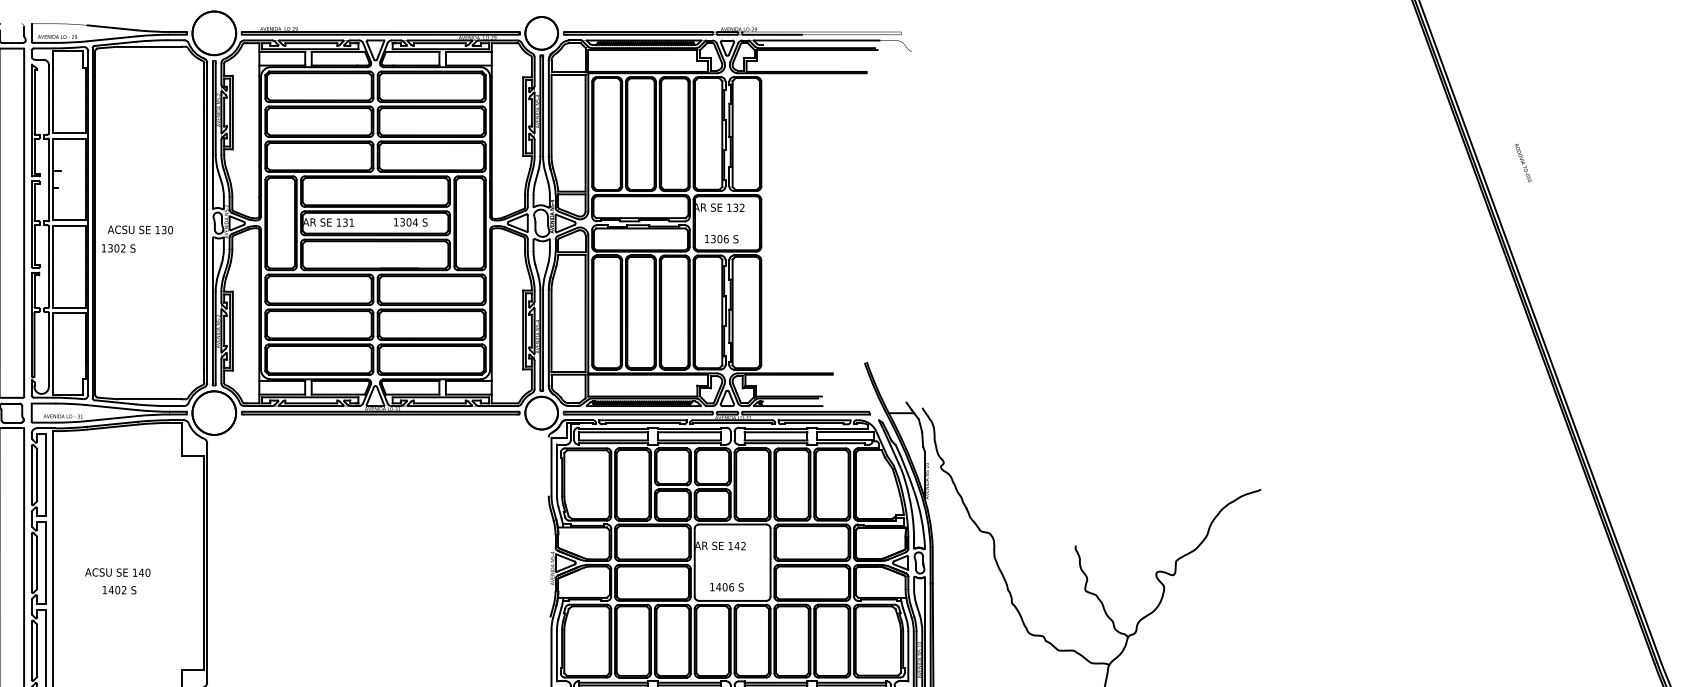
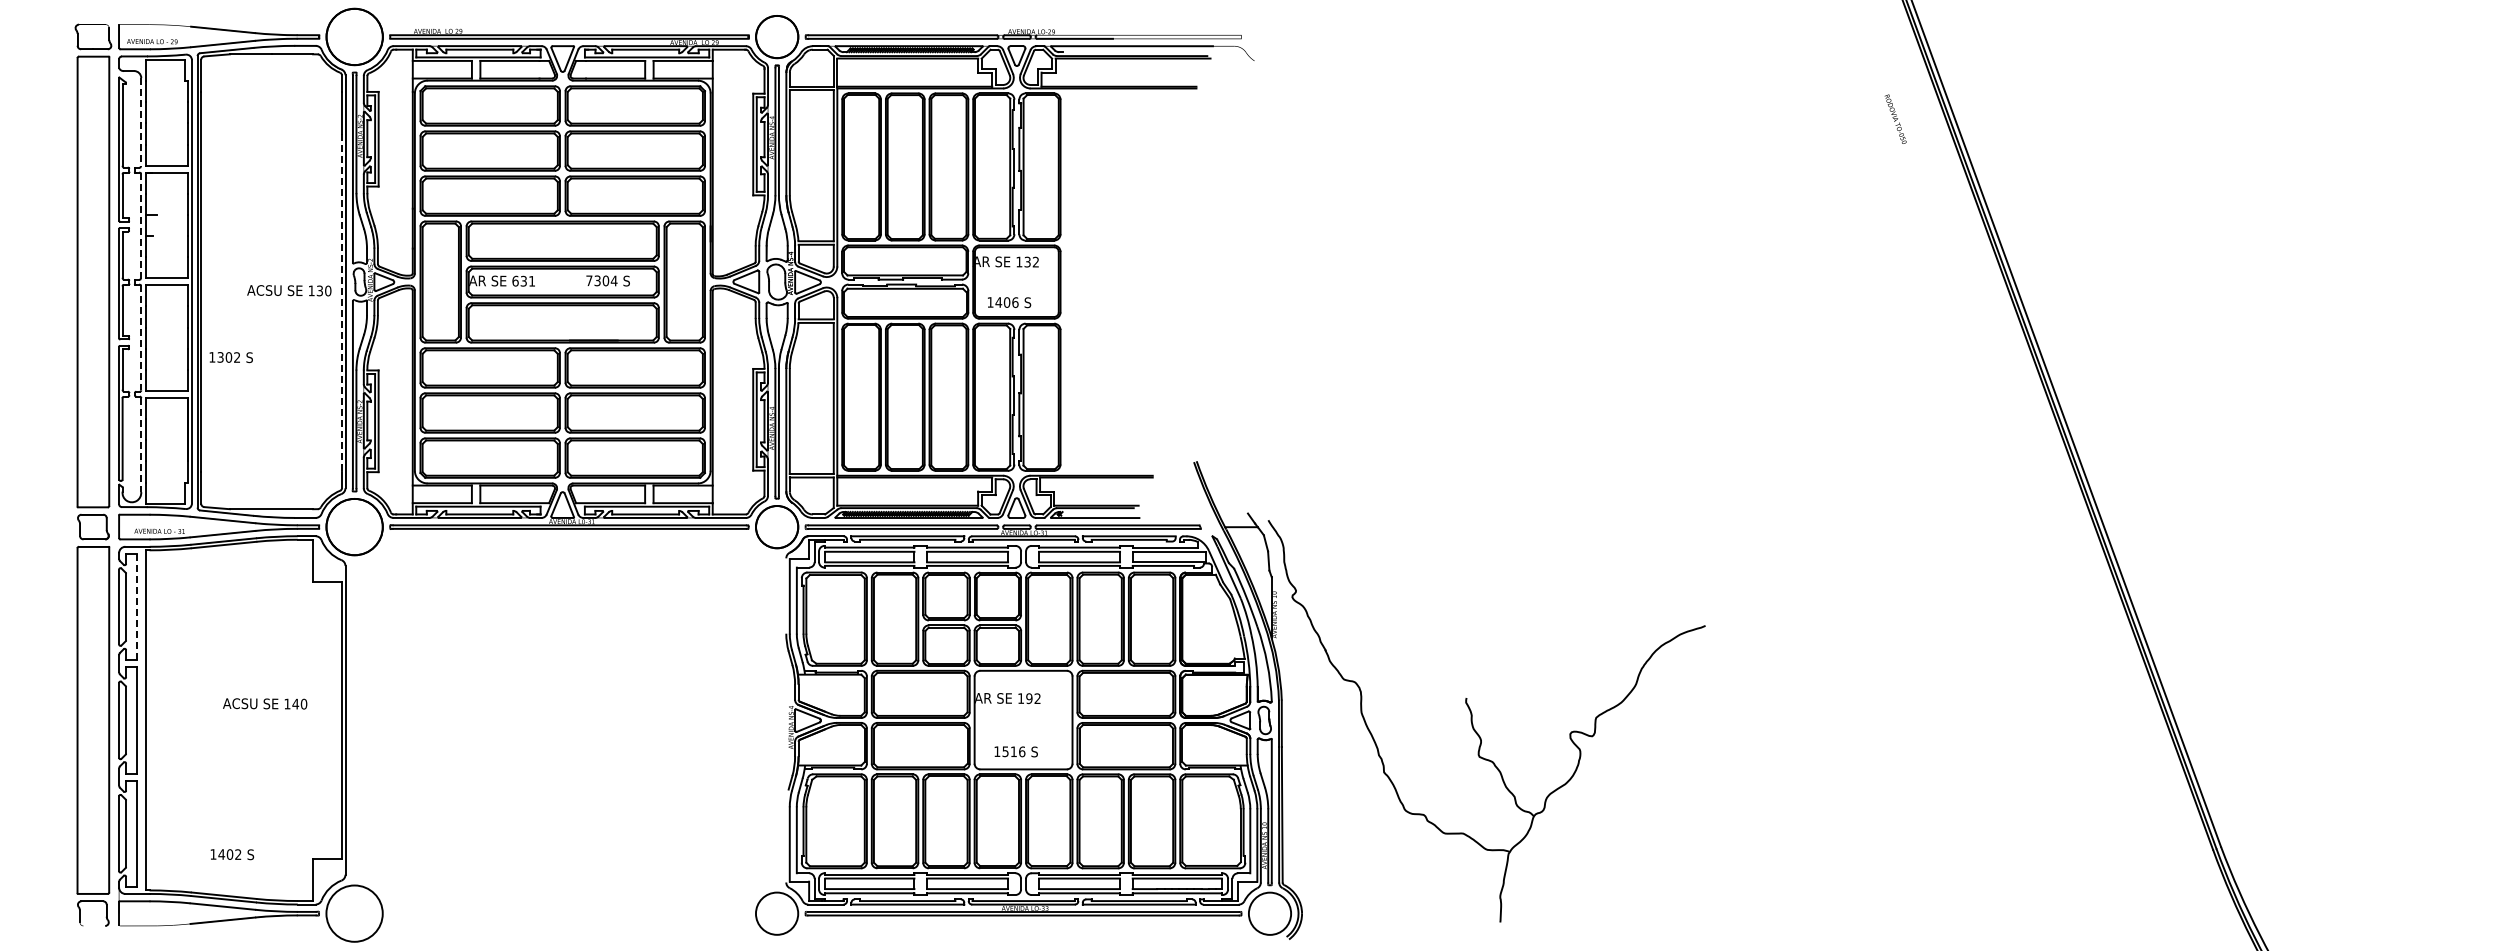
line: (49, 100) -> (141, 123), solid -> dashed
text: (1522, 162) -> (1895, 118), moved
line: (49, 180) -> (141, 226), solid -> dashed
text: (338, 222) -> (515, 280), 131 -> 631
text: (396, 222) -> (589, 280), 1304 -> 7304
text: (140, 229) -> (289, 290), moved
line: (204, 239) -> (341, 303), solid -> dashed
text: (713, 239) -> (998, 302), 1306 -> 1406
text: (118, 248) -> (230, 357), moved
line: (49, 266) -> (141, 338), solid -> dashed
line: (49, 349) -> (141, 445), solid -> dashed
line: (46, 474) -> (137, 606), solid -> dashed
text: (737, 545) -> (1029, 698), 142 -> 192
text: (118, 572) -> (265, 703), moved
text: (721, 587) -> (1009, 751), 1406 -> 1516
text: (119, 590) -> (232, 854), moved

